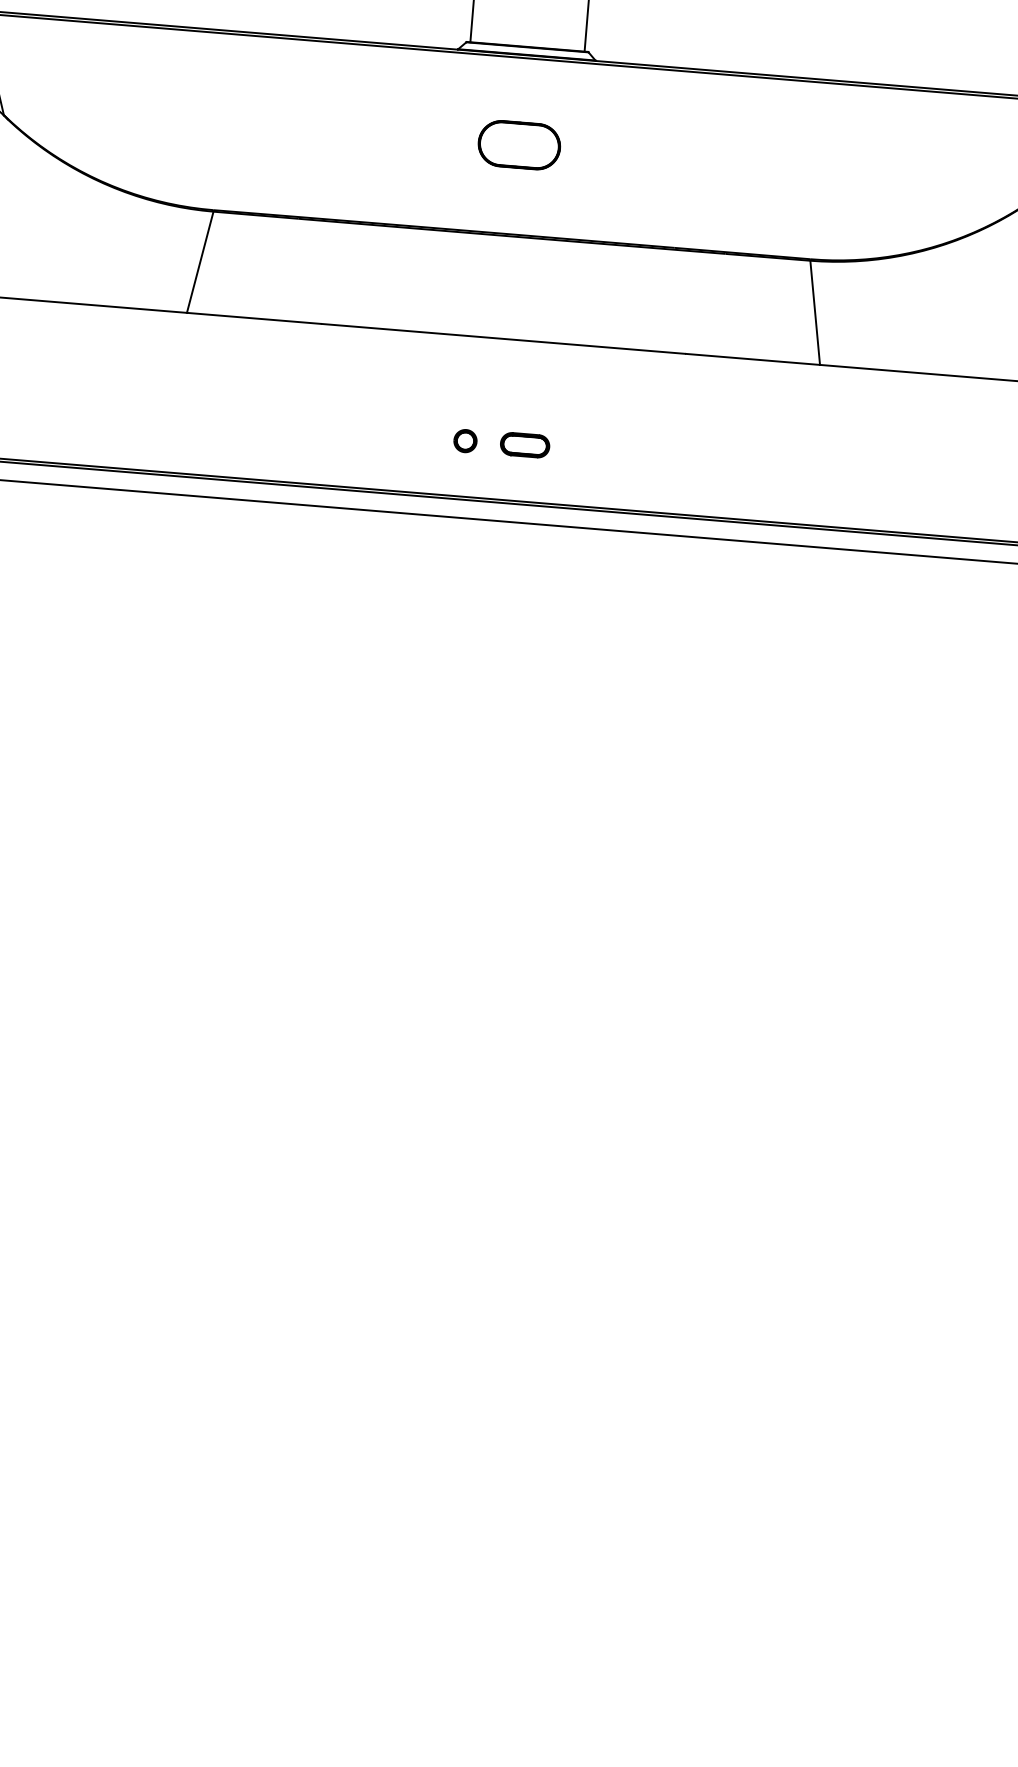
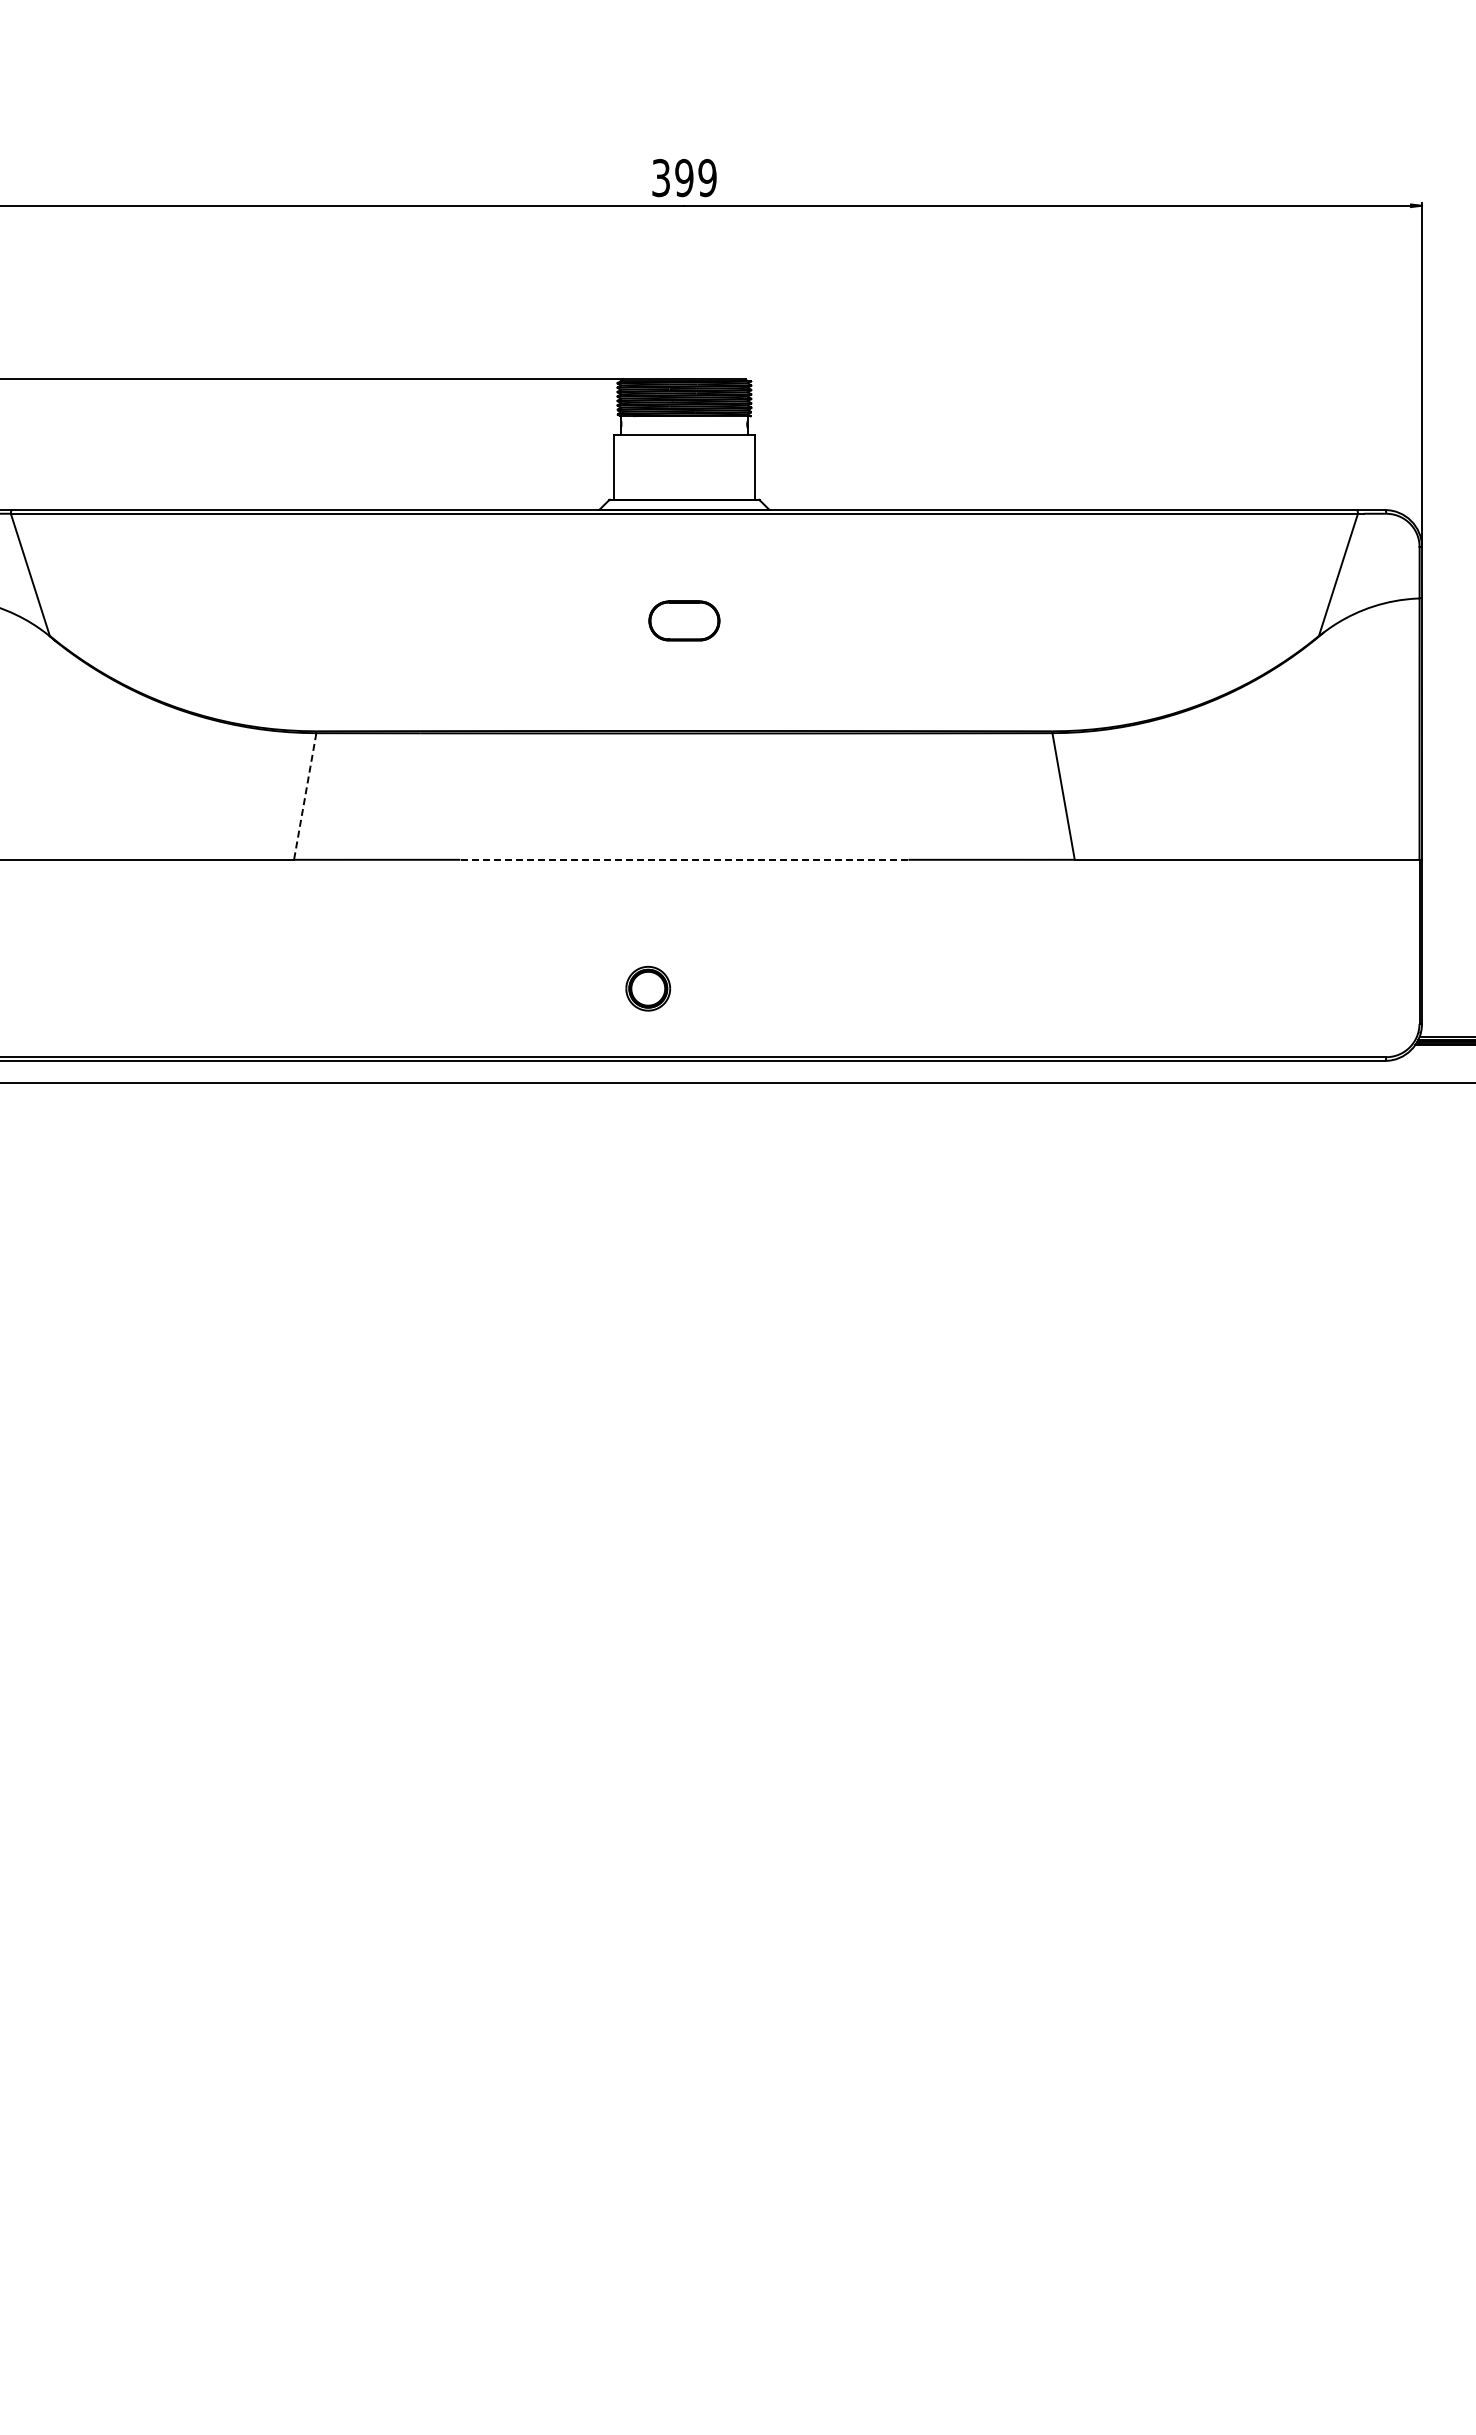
part: (519, 144) -> (684, 620), size x0.7
line: (200, 262) -> (305, 796), solid -> dashed
line: (502, 338) -> (683, 859), solid -> dashed
part: (464, 440) -> (647, 988), size x1.6
part: (525, 444) -> (721, 987), removed

